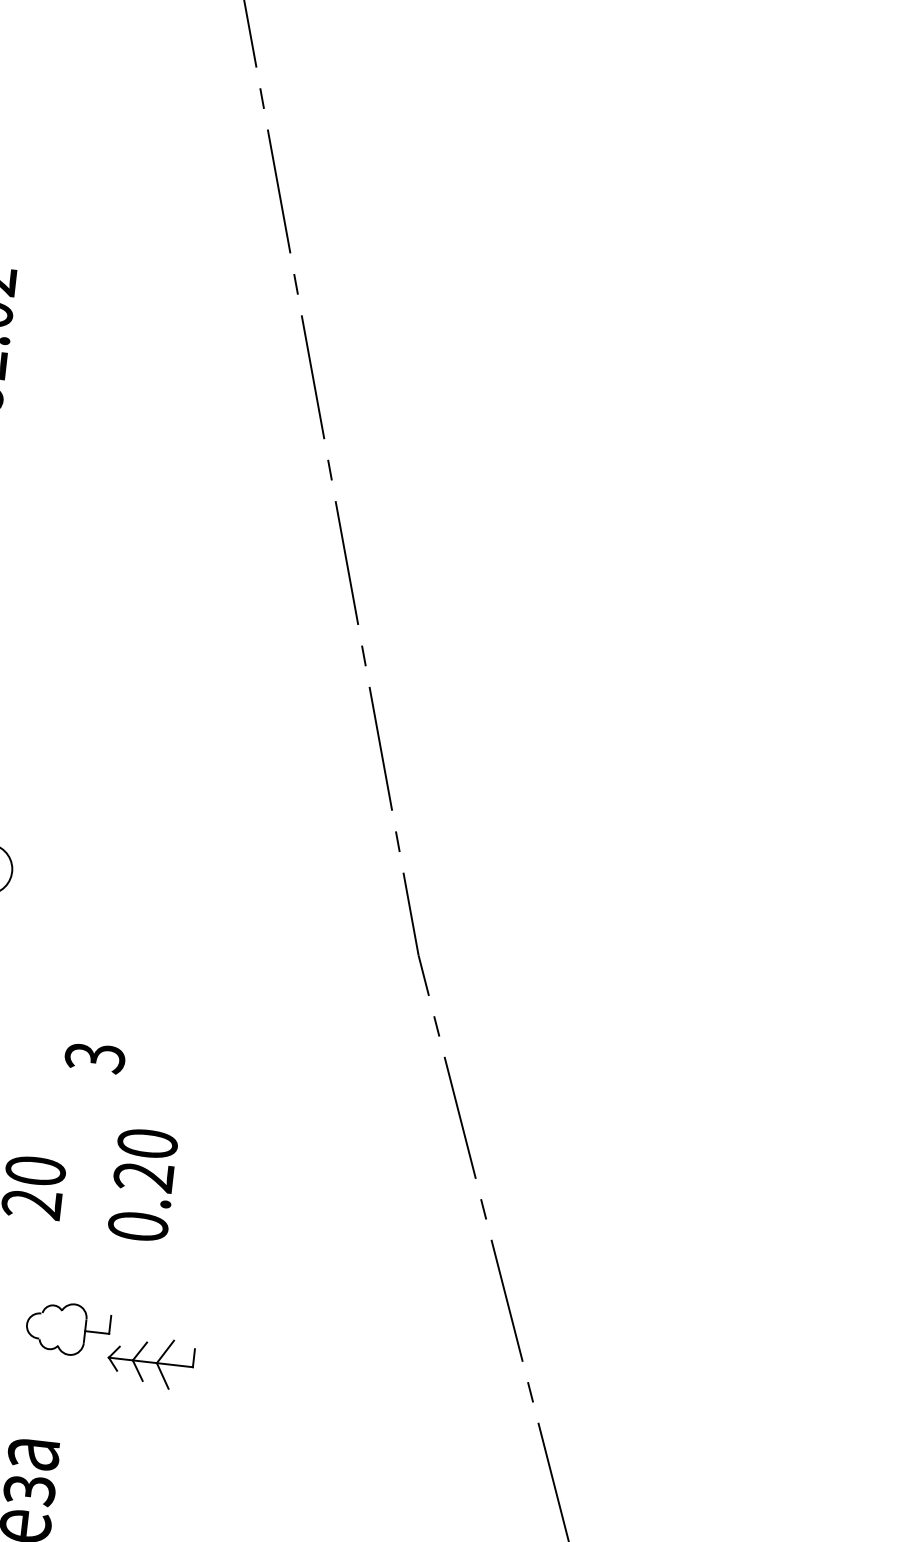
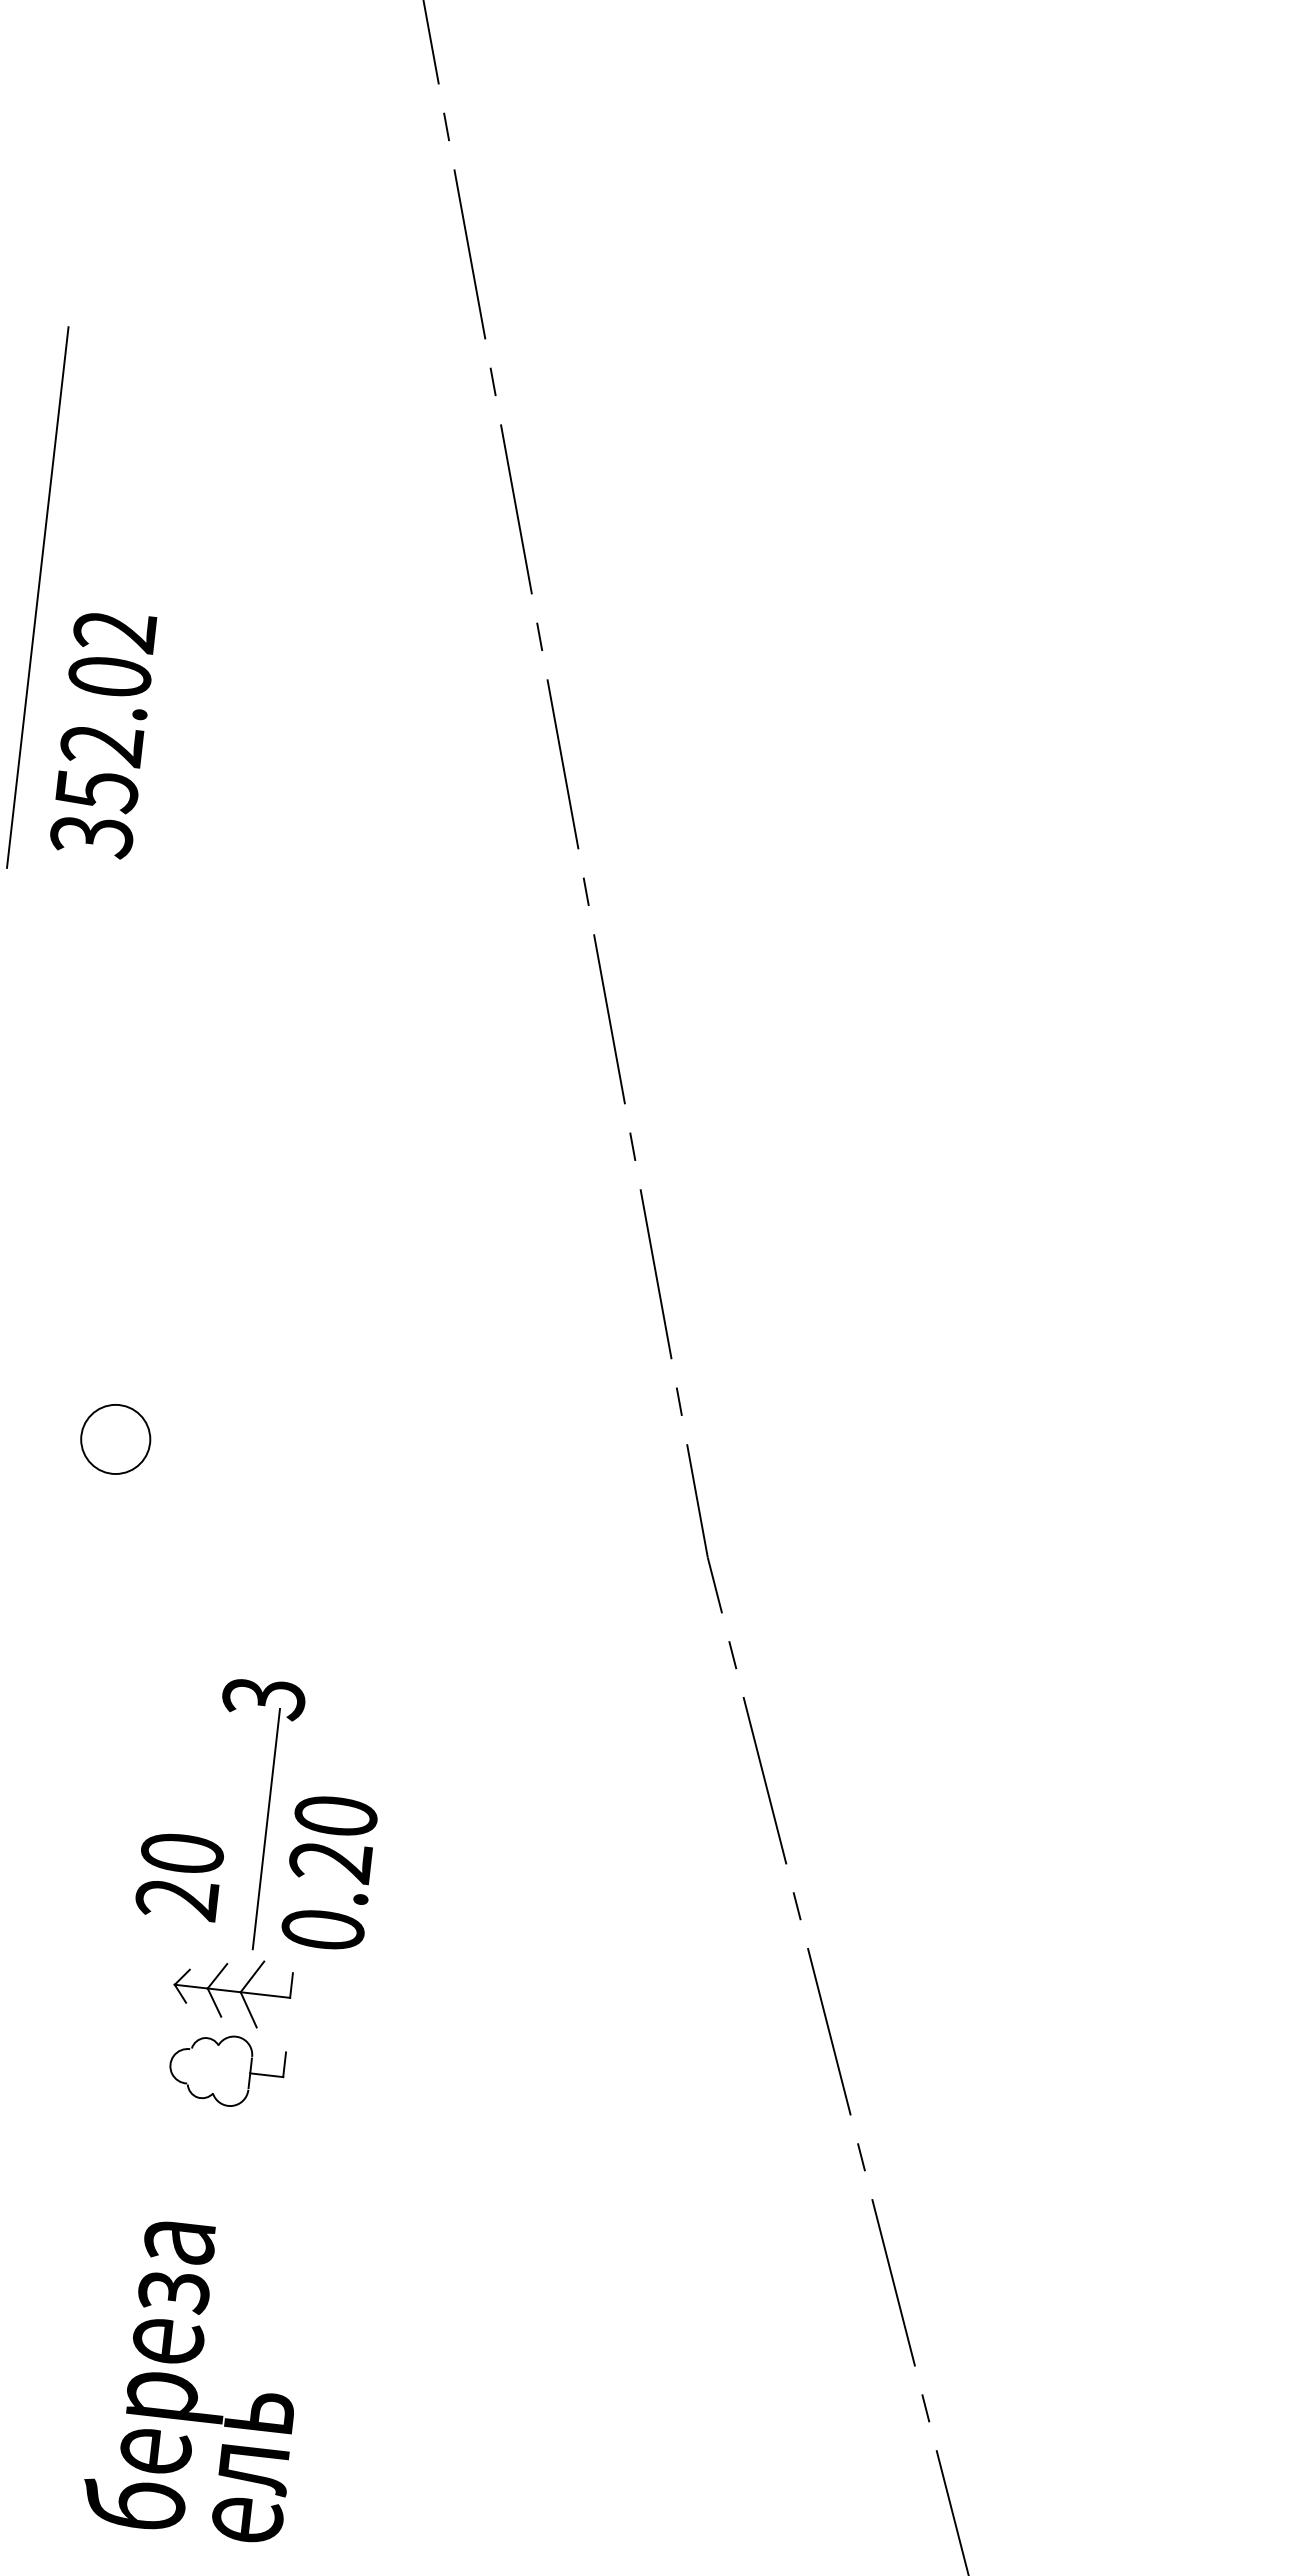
line: (96, 1152) -> (266, 1828), added
part: (151, 1364) -> (233, 1994), moved

